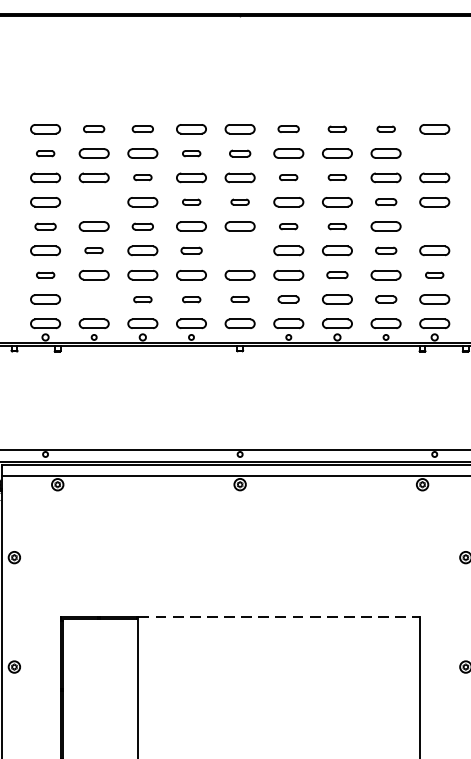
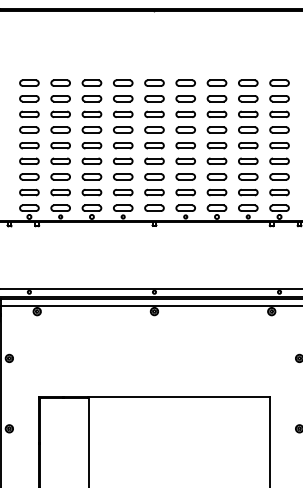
part: (93, 128) -> (60, 82), size x1.43
part: (142, 128) -> (91, 82), size x1.43
part: (288, 128) -> (185, 82), size x1.43
part: (336, 128) -> (216, 82), size x1.67
part: (386, 128) -> (248, 82), size x1.67
part: (45, 153) -> (29, 98), size x1.67
part: (191, 153) -> (123, 98), size x1.67
part: (240, 153) -> (154, 98), size x1.43
part: (434, 153) -> (279, 98), added
part: (142, 176) -> (91, 113), size x1.67
part: (288, 176) -> (185, 113), size x1.67
part: (336, 176) -> (216, 113), size x1.67
part: (93, 201) -> (60, 129), added
part: (191, 201) -> (123, 129), size x1.67
part: (240, 201) -> (154, 129), size x1.67
part: (386, 201) -> (248, 129), size x1.43
part: (45, 226) -> (29, 145), size x1.43
part: (142, 226) -> (91, 145), size x1.43
part: (288, 226) -> (185, 145), size x1.67
part: (336, 226) -> (216, 145), size x1.67
part: (434, 226) -> (279, 145), added
part: (93, 249) -> (60, 160), size x1.67
part: (191, 249) -> (123, 160), size x1.43
part: (240, 249) -> (154, 160), added
part: (386, 249) -> (248, 160), size x1.43
part: (45, 274) -> (29, 176), size x1.67
part: (336, 274) -> (216, 176), size x1.43
part: (434, 274) -> (279, 176), size x1.67
part: (93, 299) -> (60, 192), added
part: (142, 299) -> (91, 192), size x1.67
part: (191, 299) -> (123, 192), size x1.67
part: (240, 299) -> (154, 192), size x1.67
part: (288, 299) -> (185, 192), size x1.43
part: (386, 299) -> (248, 192), size x1.43
line: (280, 616) -> (180, 396), dashed -> solid

